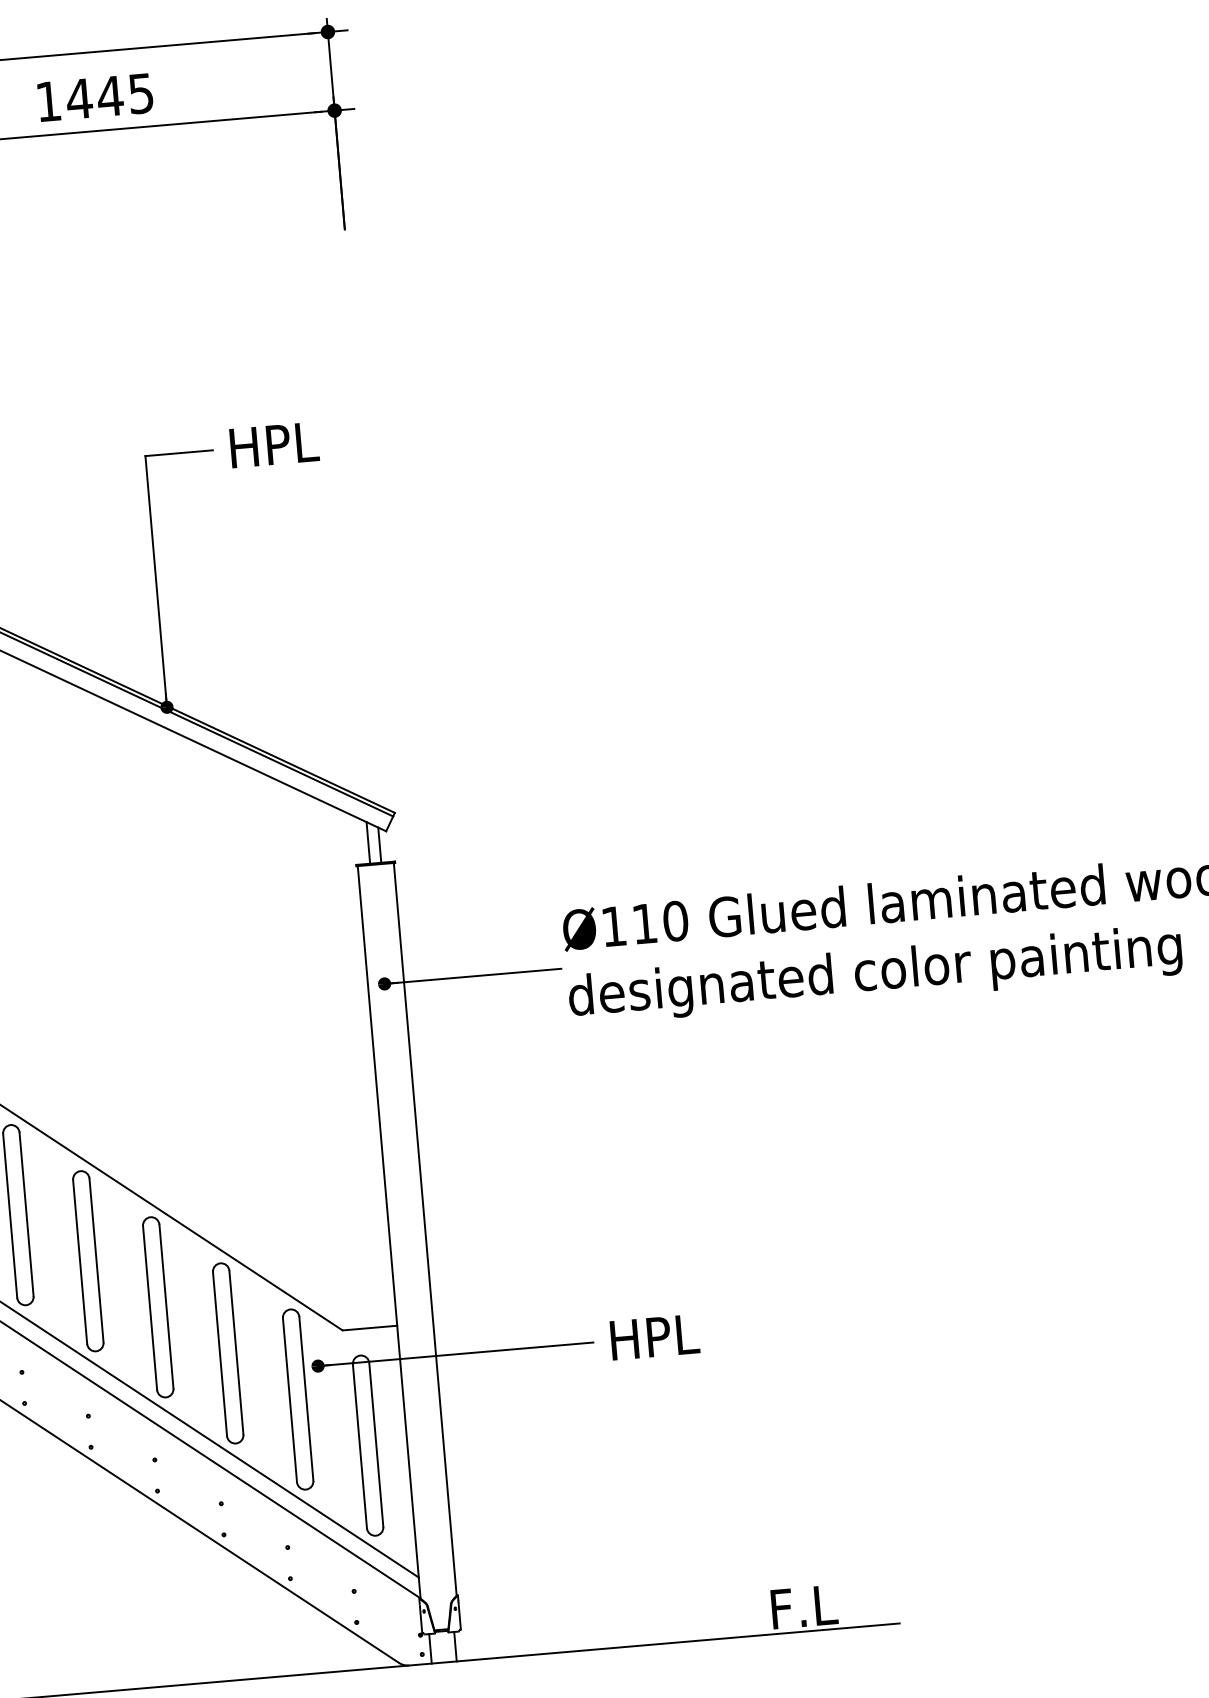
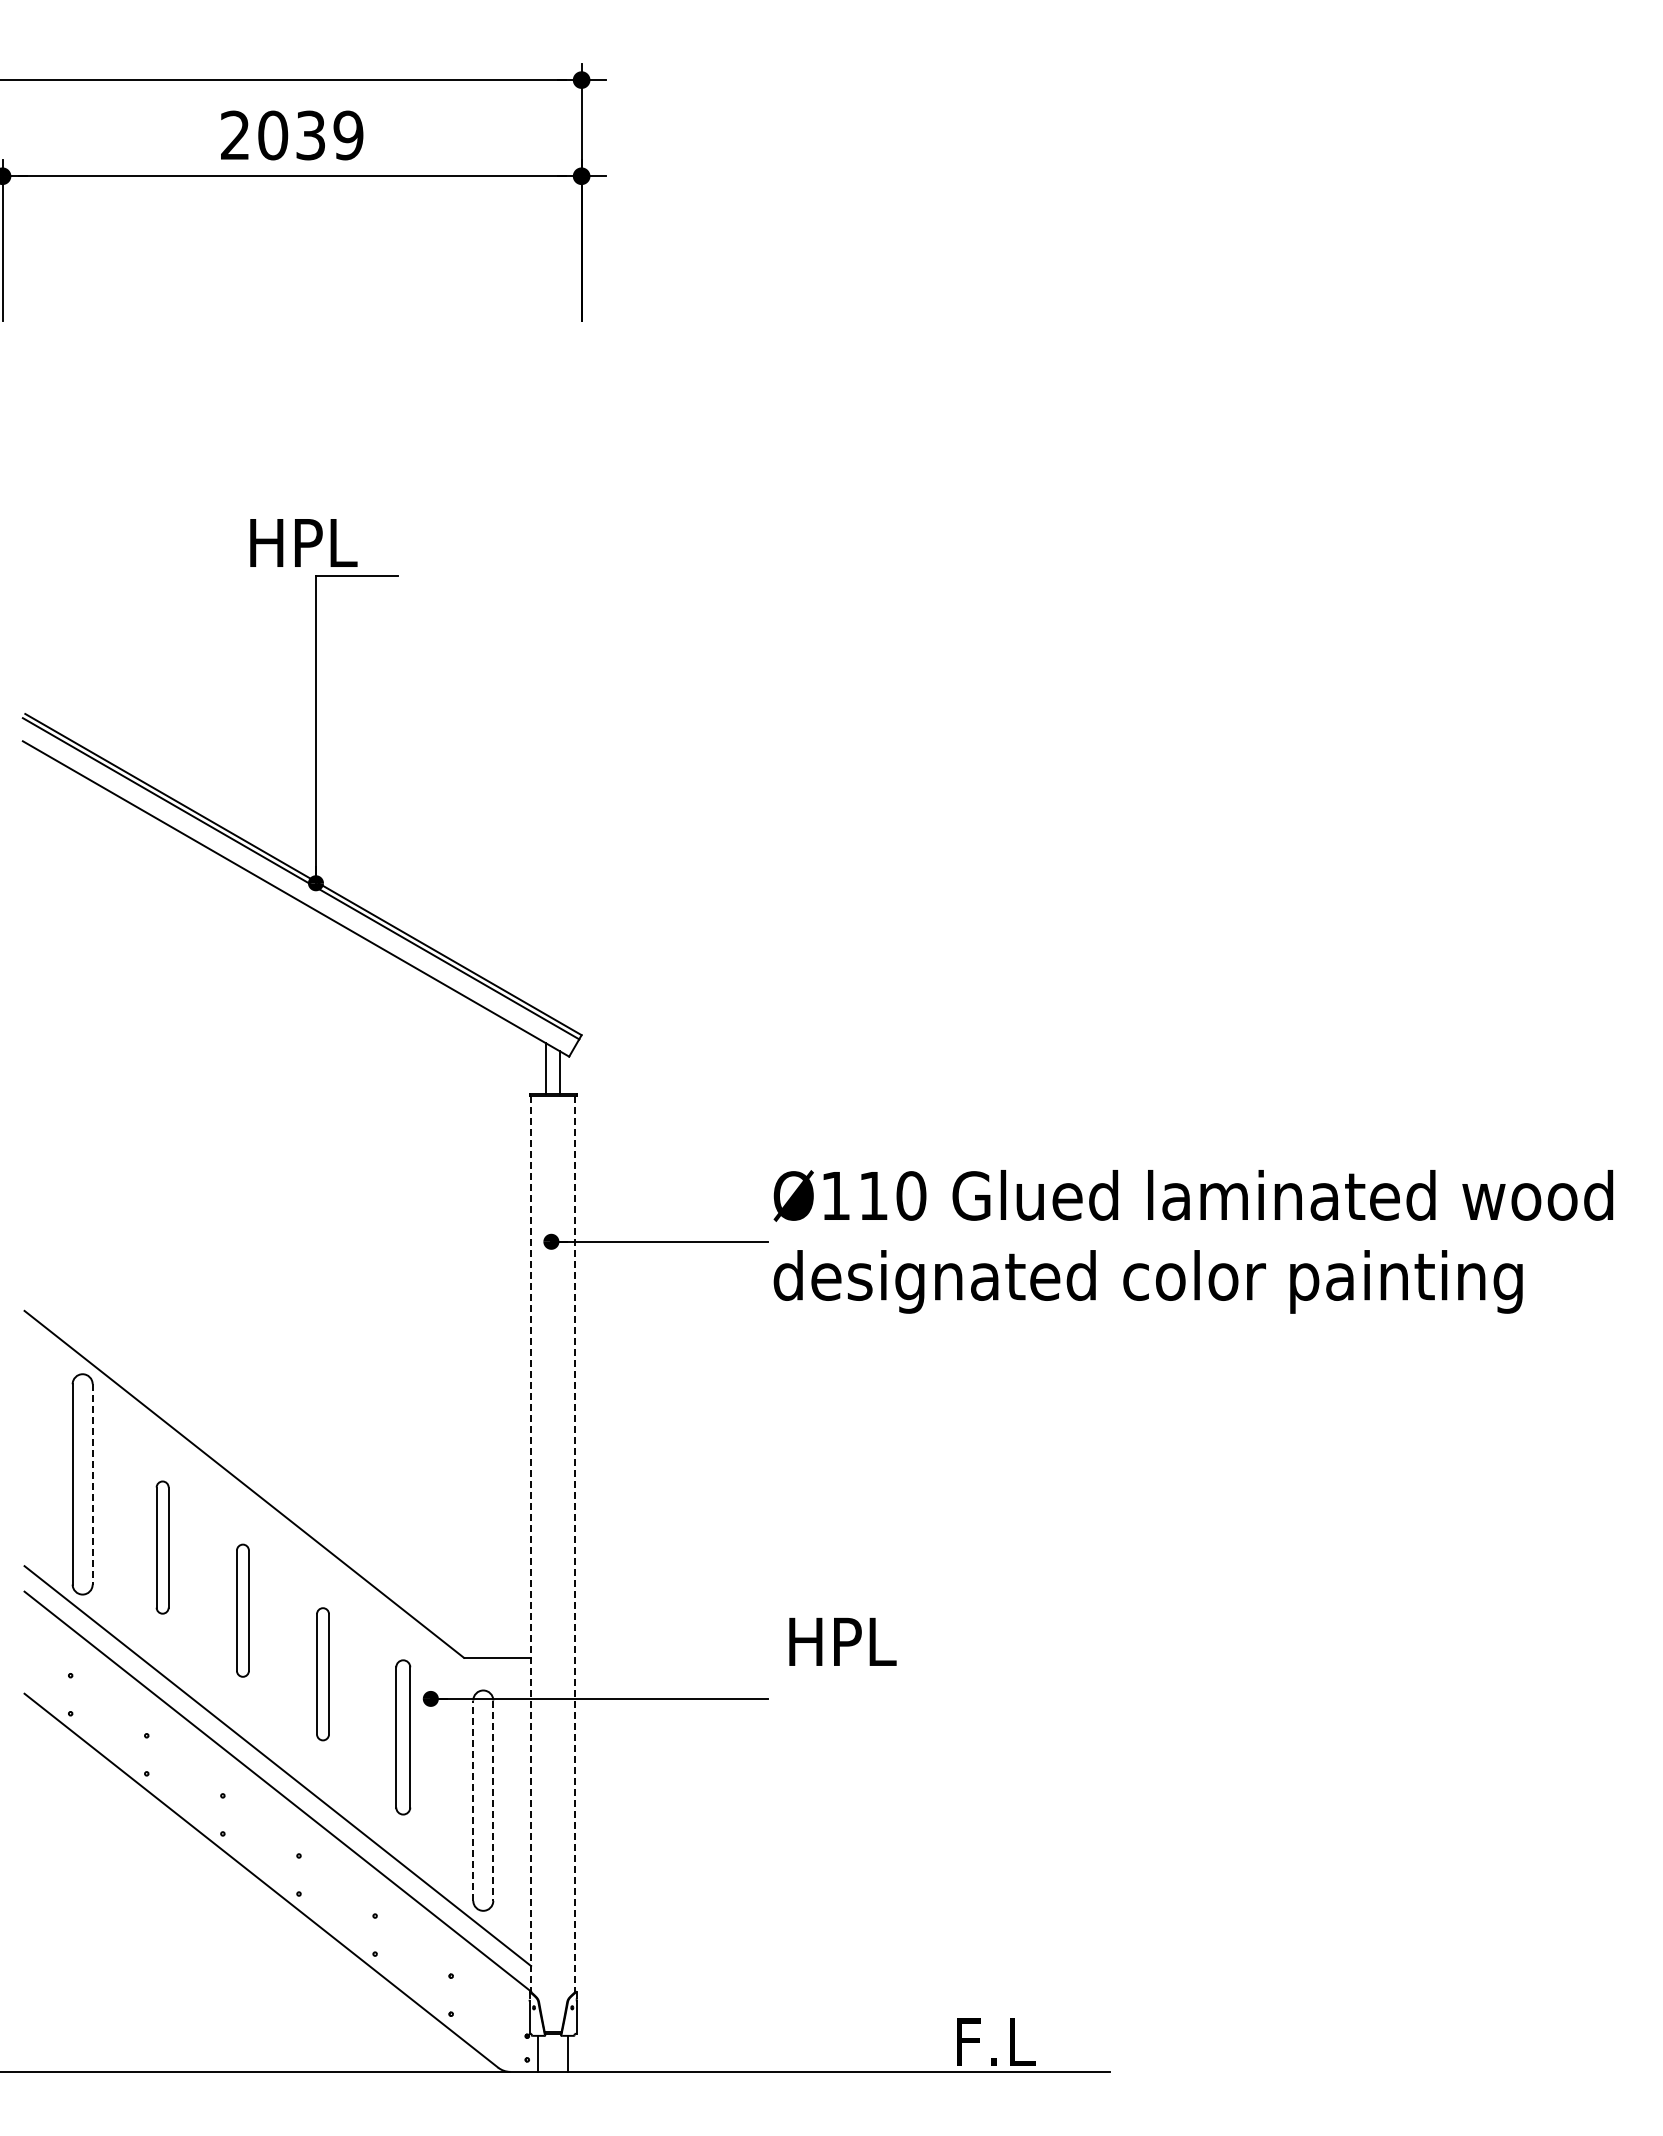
text: (95, 97) -> (292, 135), 1445 -> 2039
text: (274, 444) -> (303, 542), moved
line: (26, 1214) -> (92, 1484), solid -> dashed
line: (425, 1229) -> (575, 1544), solid -> dashed
line: (389, 1232) -> (531, 1544), solid -> dashed
part: (88, 1261) -> (162, 1547), size x0.6
part: (157, 1307) -> (242, 1610), size x0.6
text: (654, 1336) -> (842, 1641), moved
part: (227, 1353) -> (322, 1674), size x0.6
part: (298, 1399) -> (403, 1737), size x0.7
line: (376, 1445) -> (493, 1801), solid -> dashed
line: (360, 1446) -> (473, 1800), solid -> dashed

